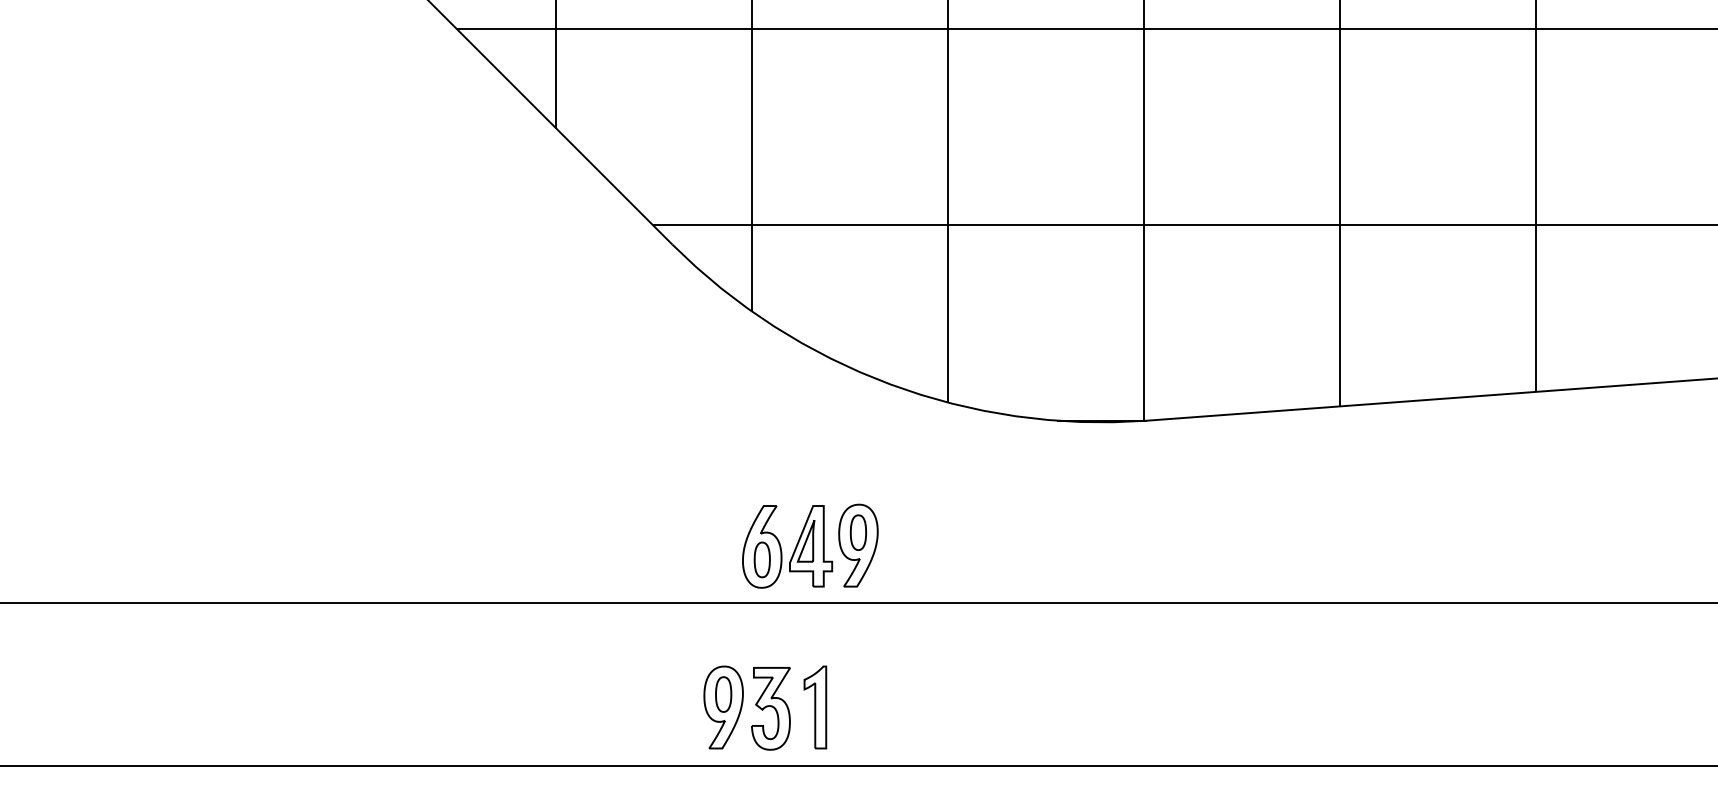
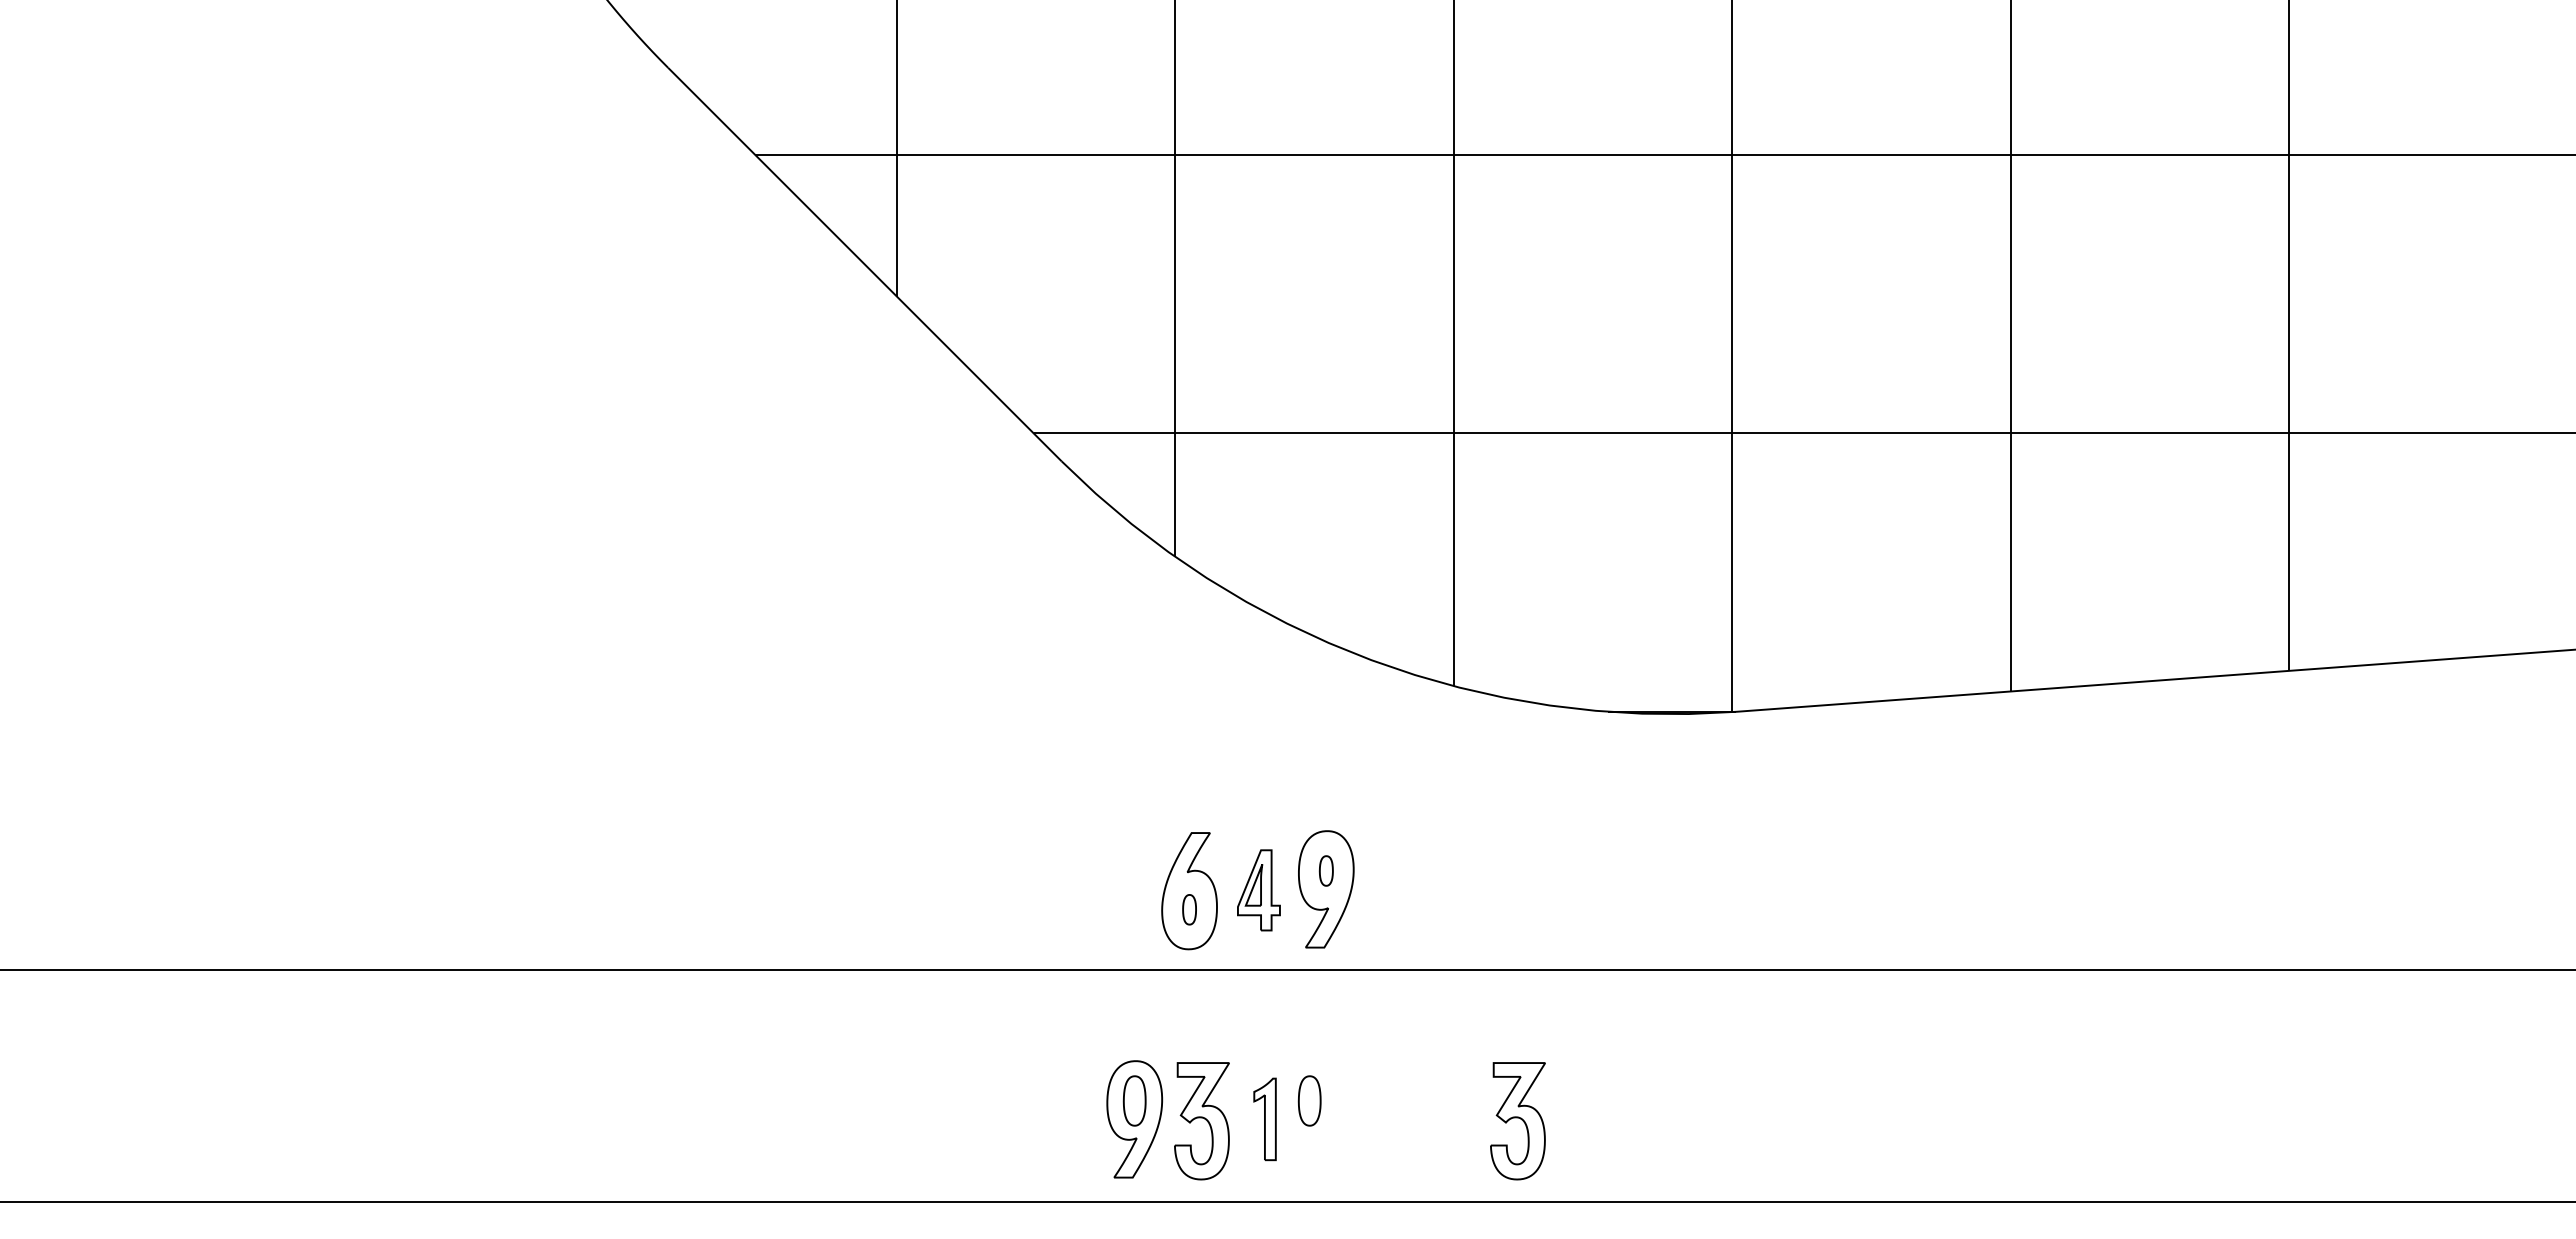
part: (858, 532) -> (1326, 870), size x0.6
part: (810, 546) -> (1258, 890), size x0.7
part: (762, 559) -> (1189, 909), size x0.6
part: (846, 694) -> (1309, 1100), added
part: (814, 707) -> (1264, 1119), size x0.7
part: (993, 709) -> (1517, 1121), added

